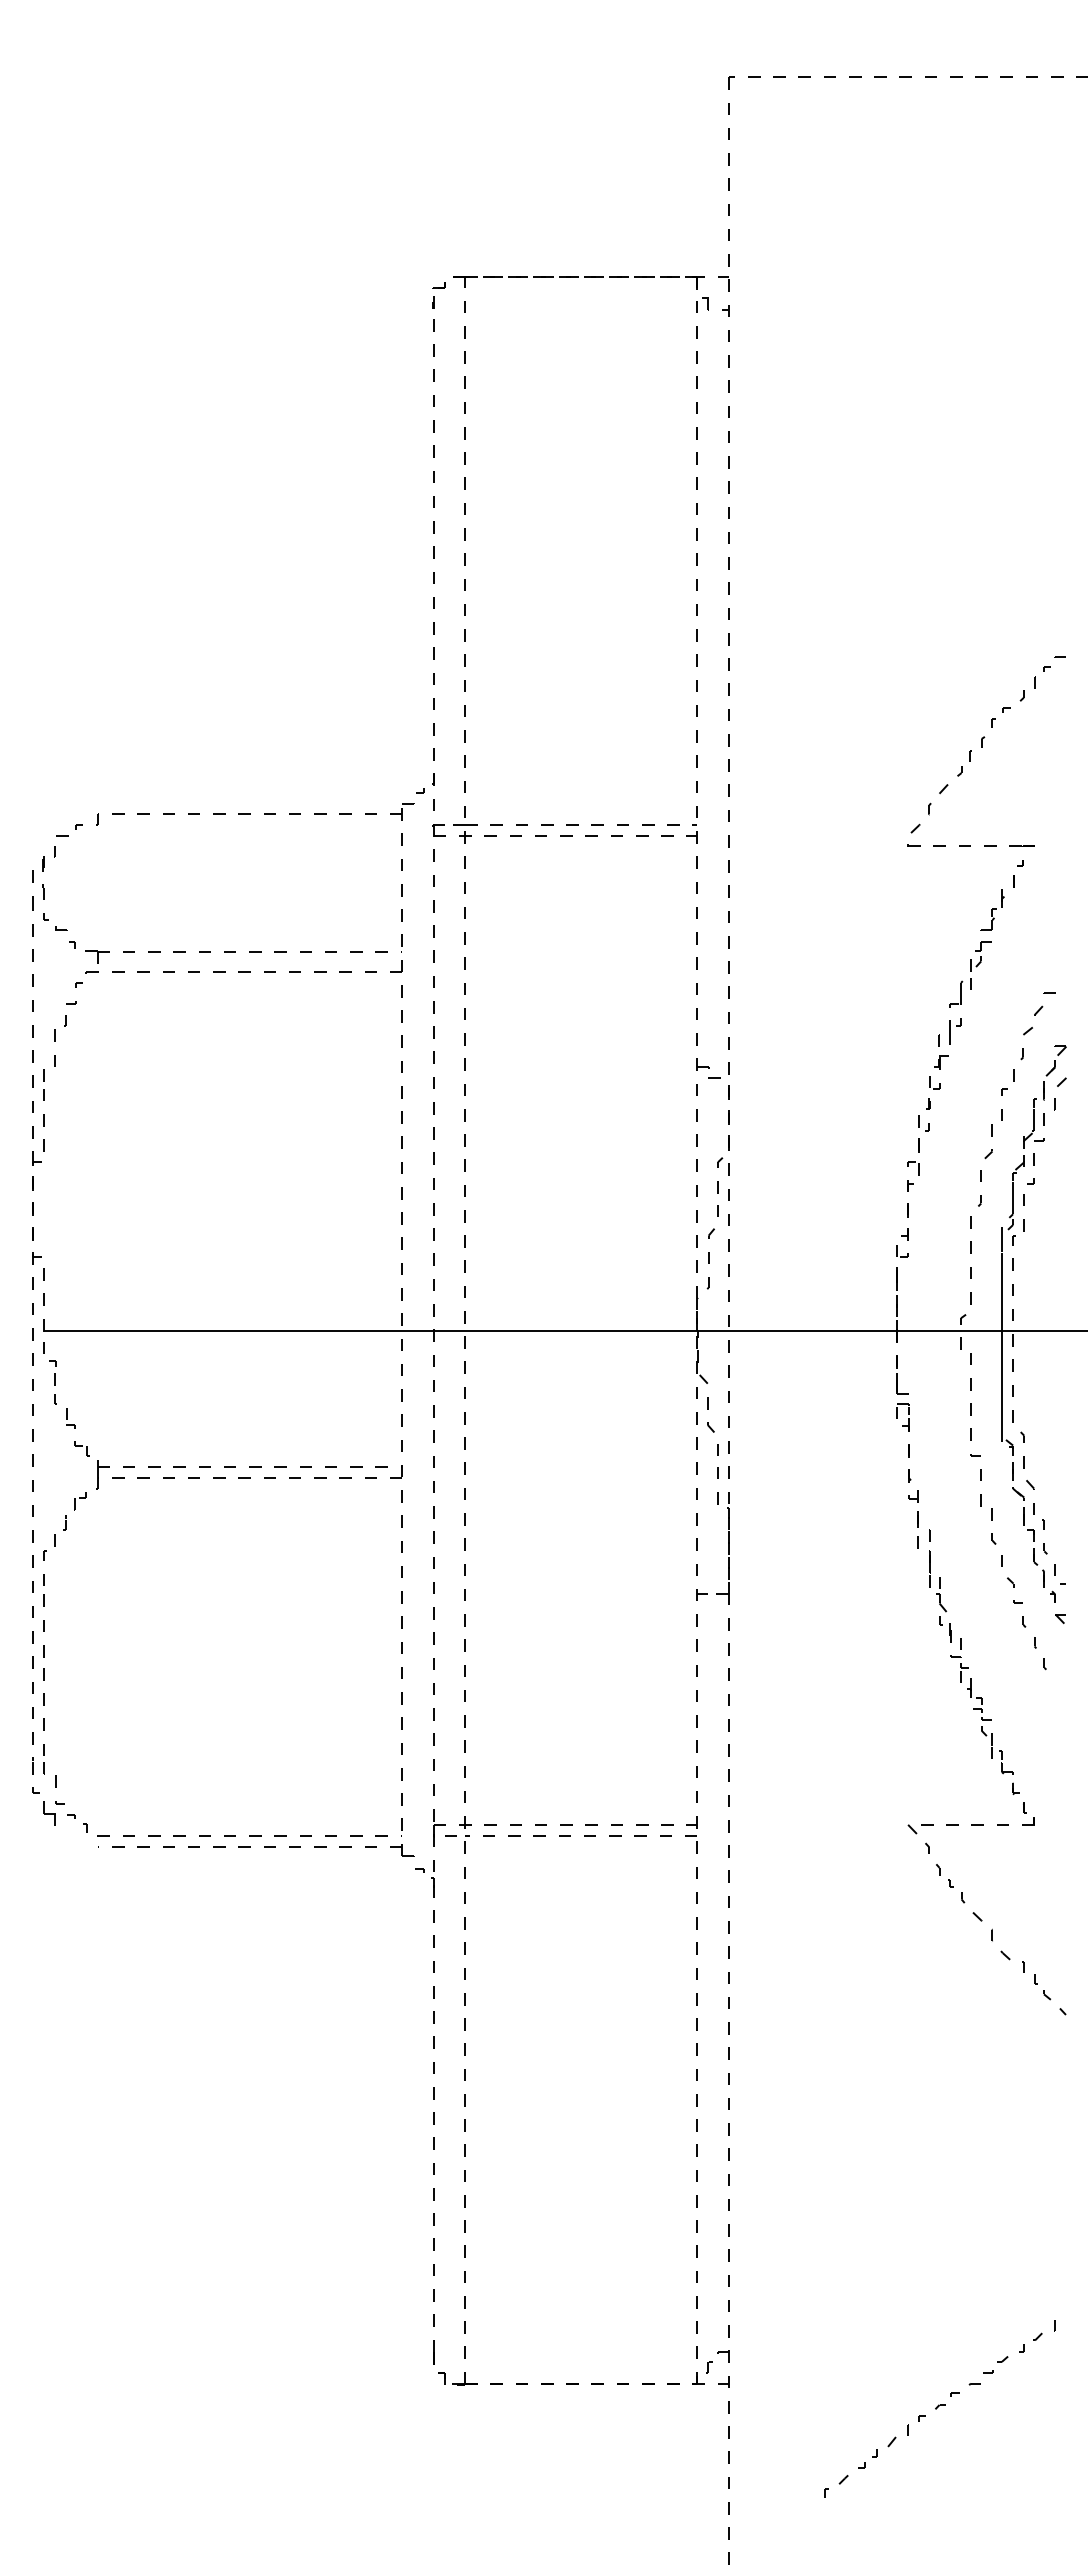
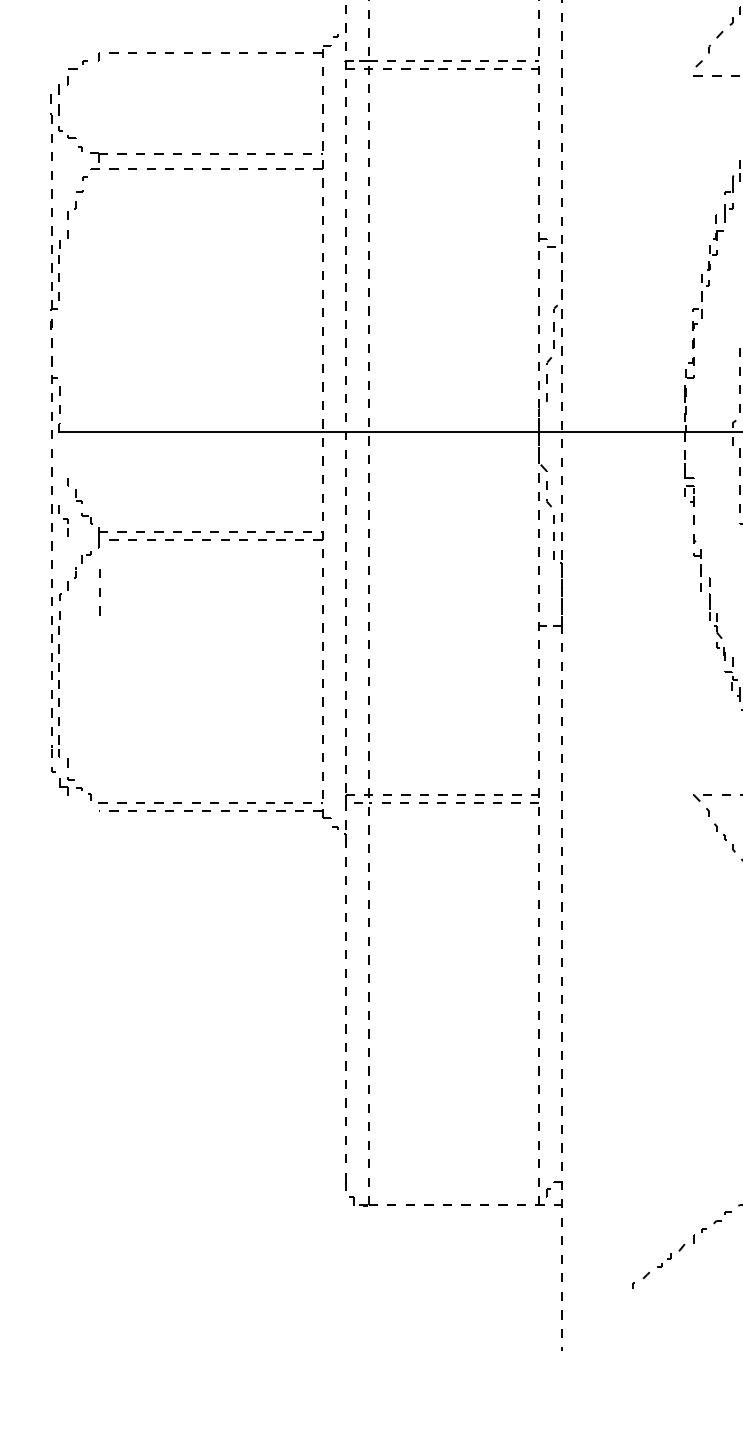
part: (49, 1363) -> (63, 520), moved
curve: (99, 1548) -> (100, 592), added

